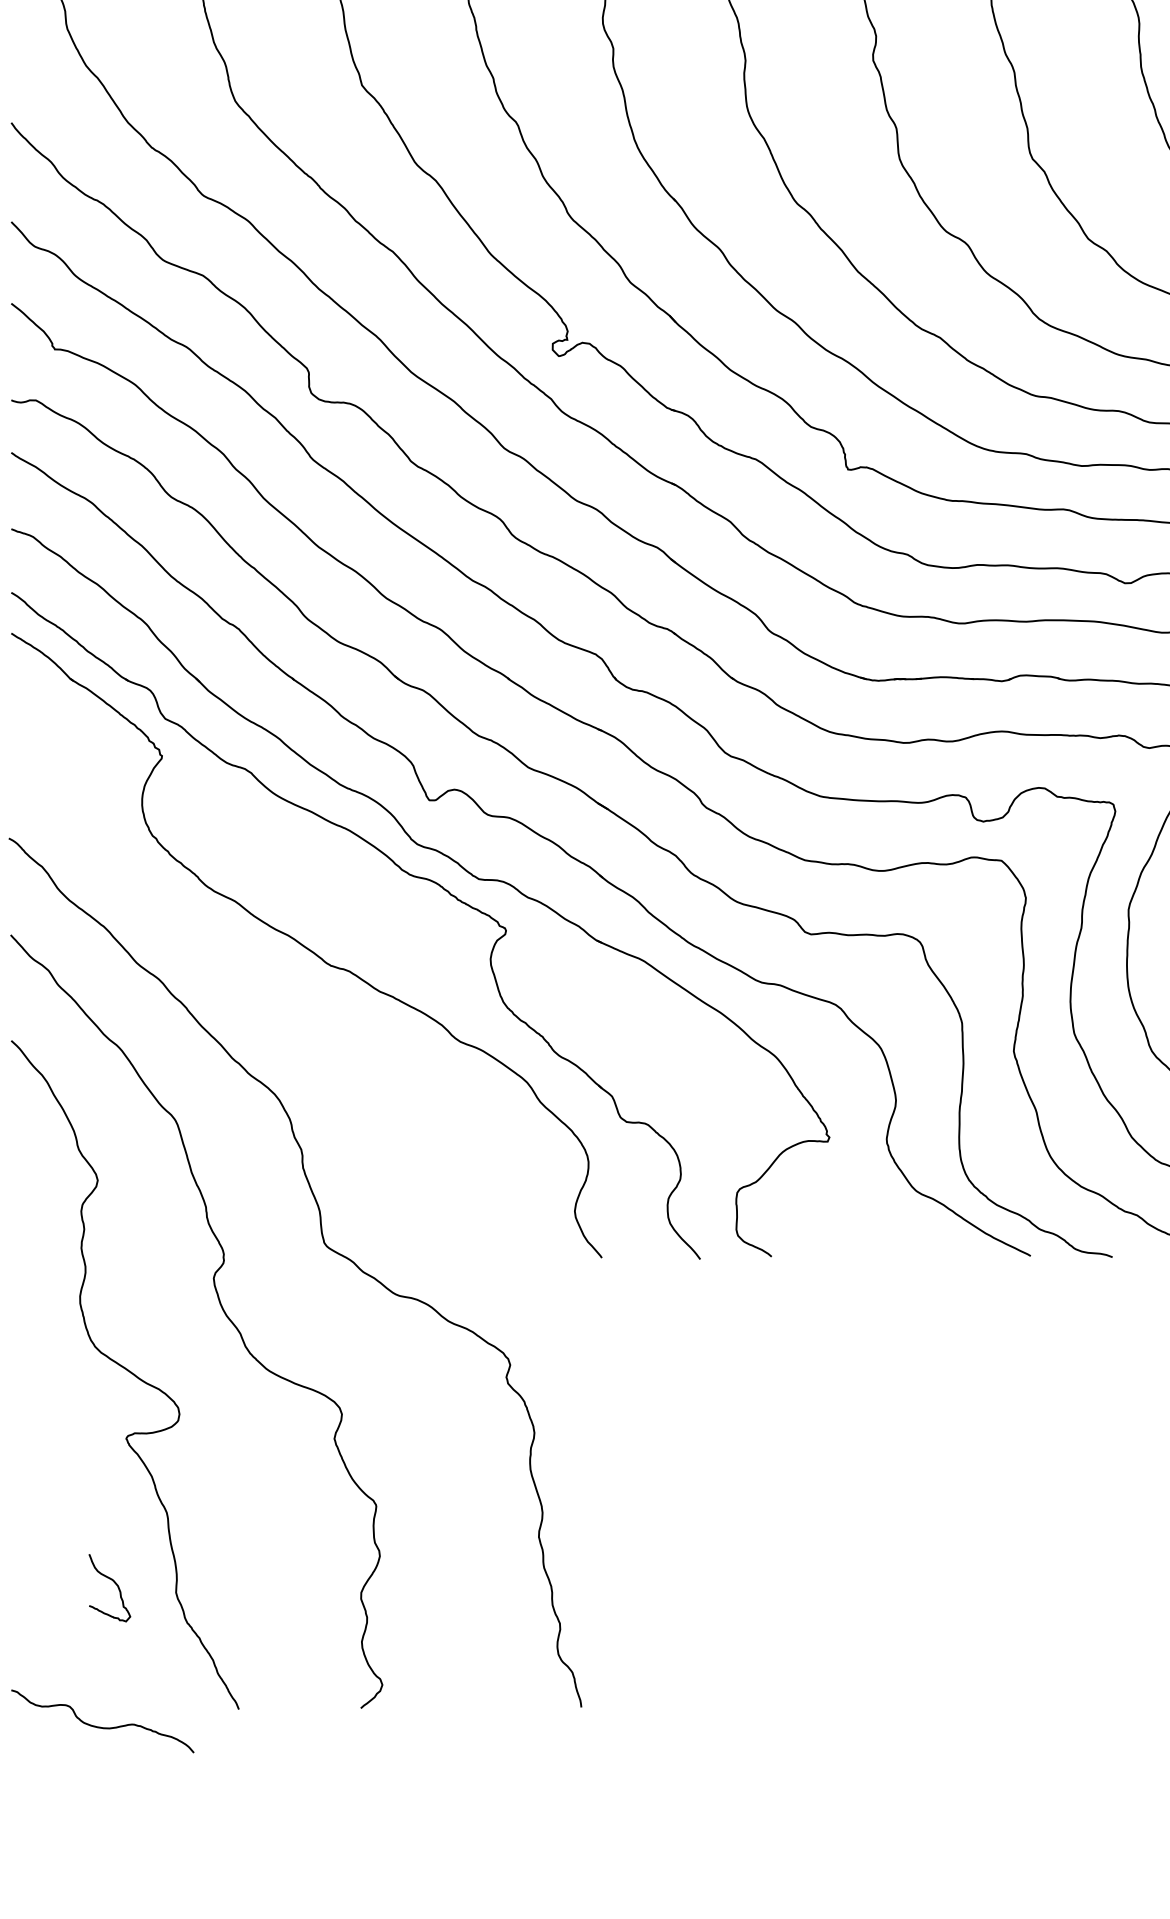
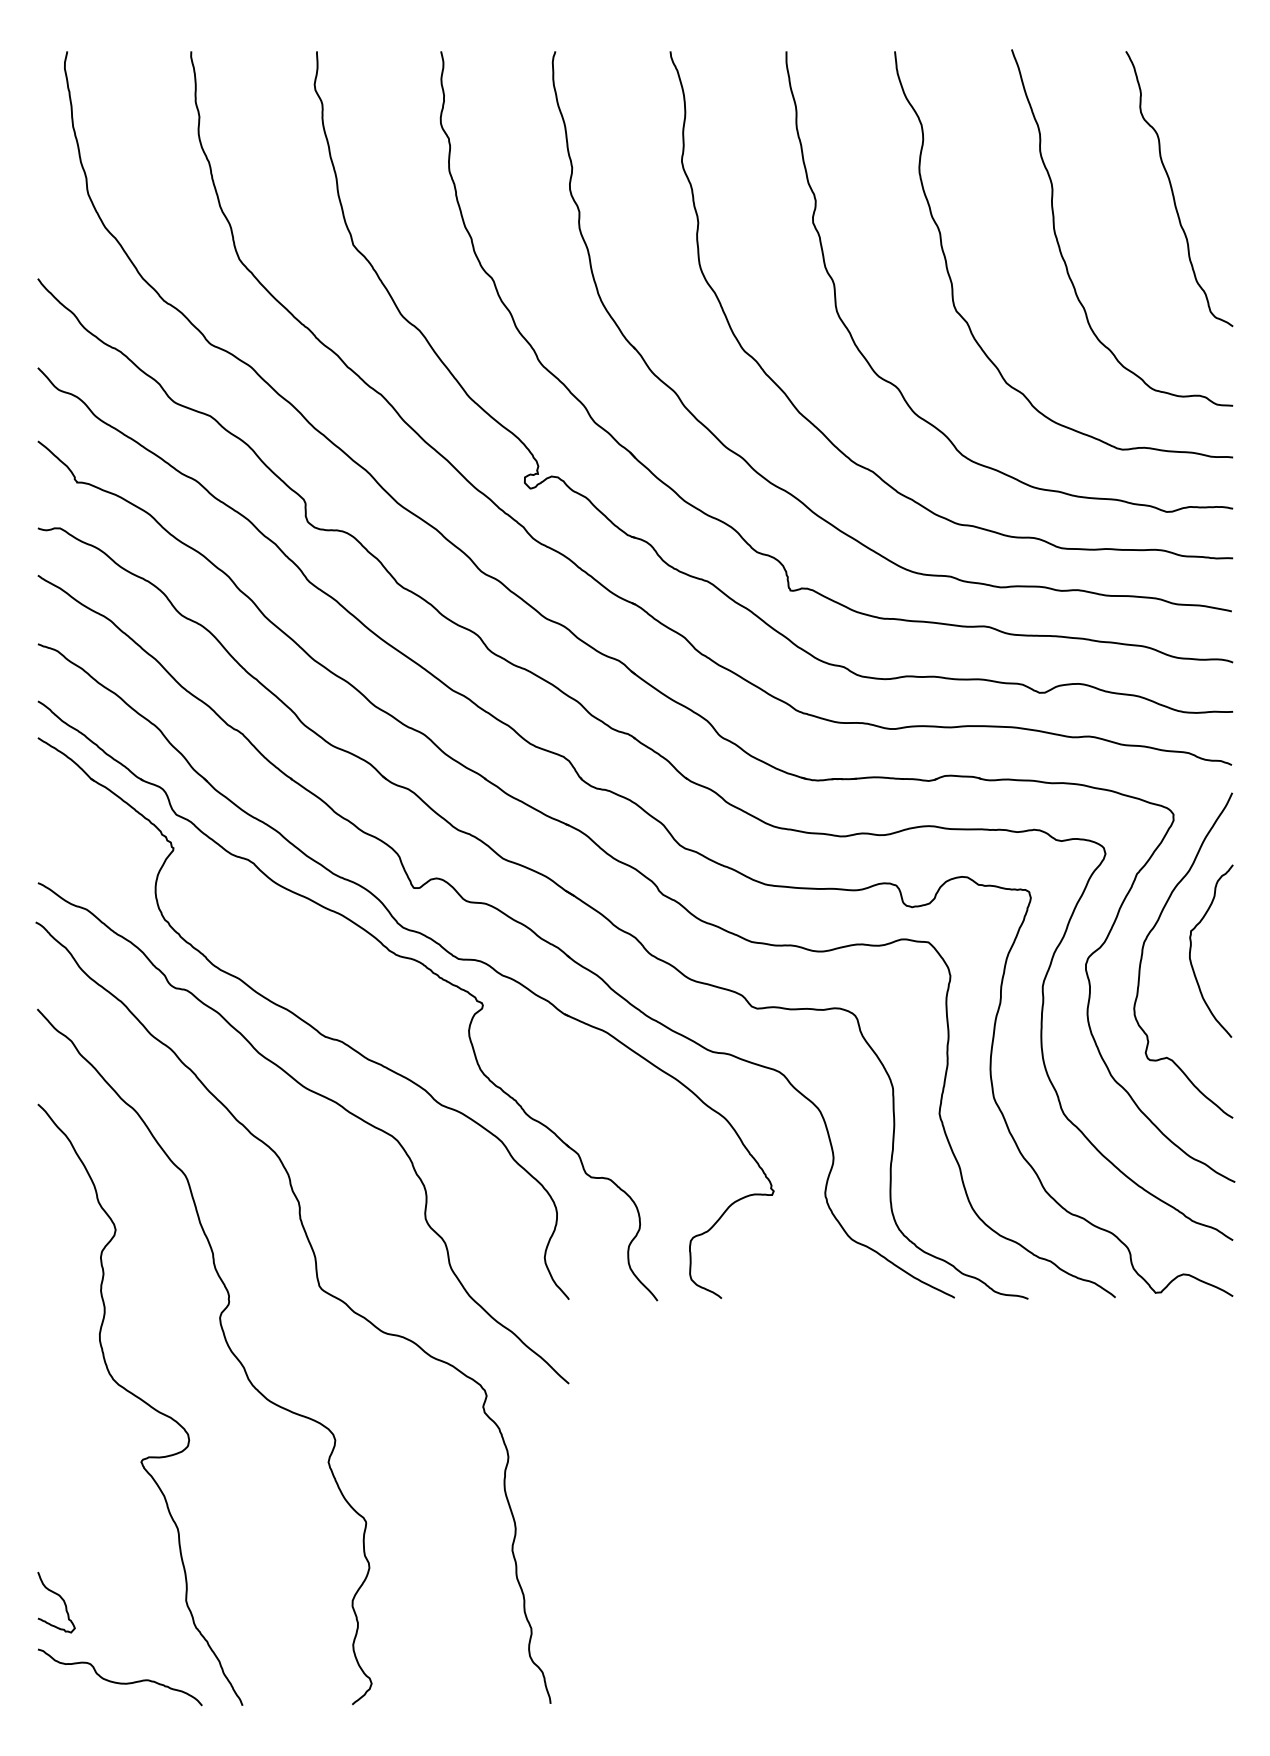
curve: (325, 1032) -> (320, 1096), added
curve: (114, 1583) -> (60, 1598), moved
curve: (103, 1727) -> (120, 1682), moved

